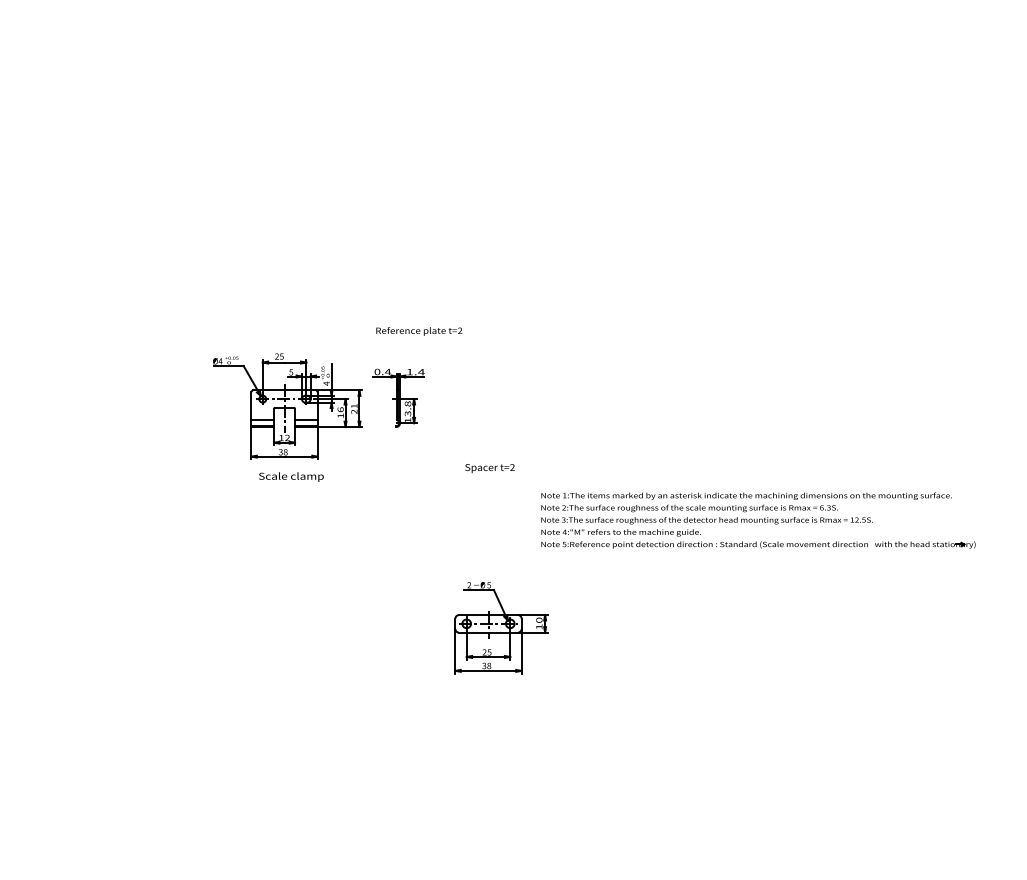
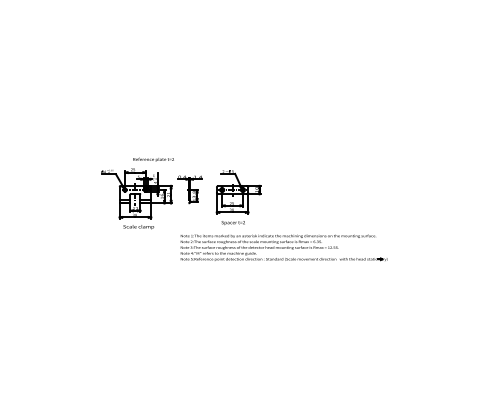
text: (419, 330) -> (153, 159), moved
part: (757, 519) -> (283, 247), moved
part: (500, 628) -> (238, 192), moved

